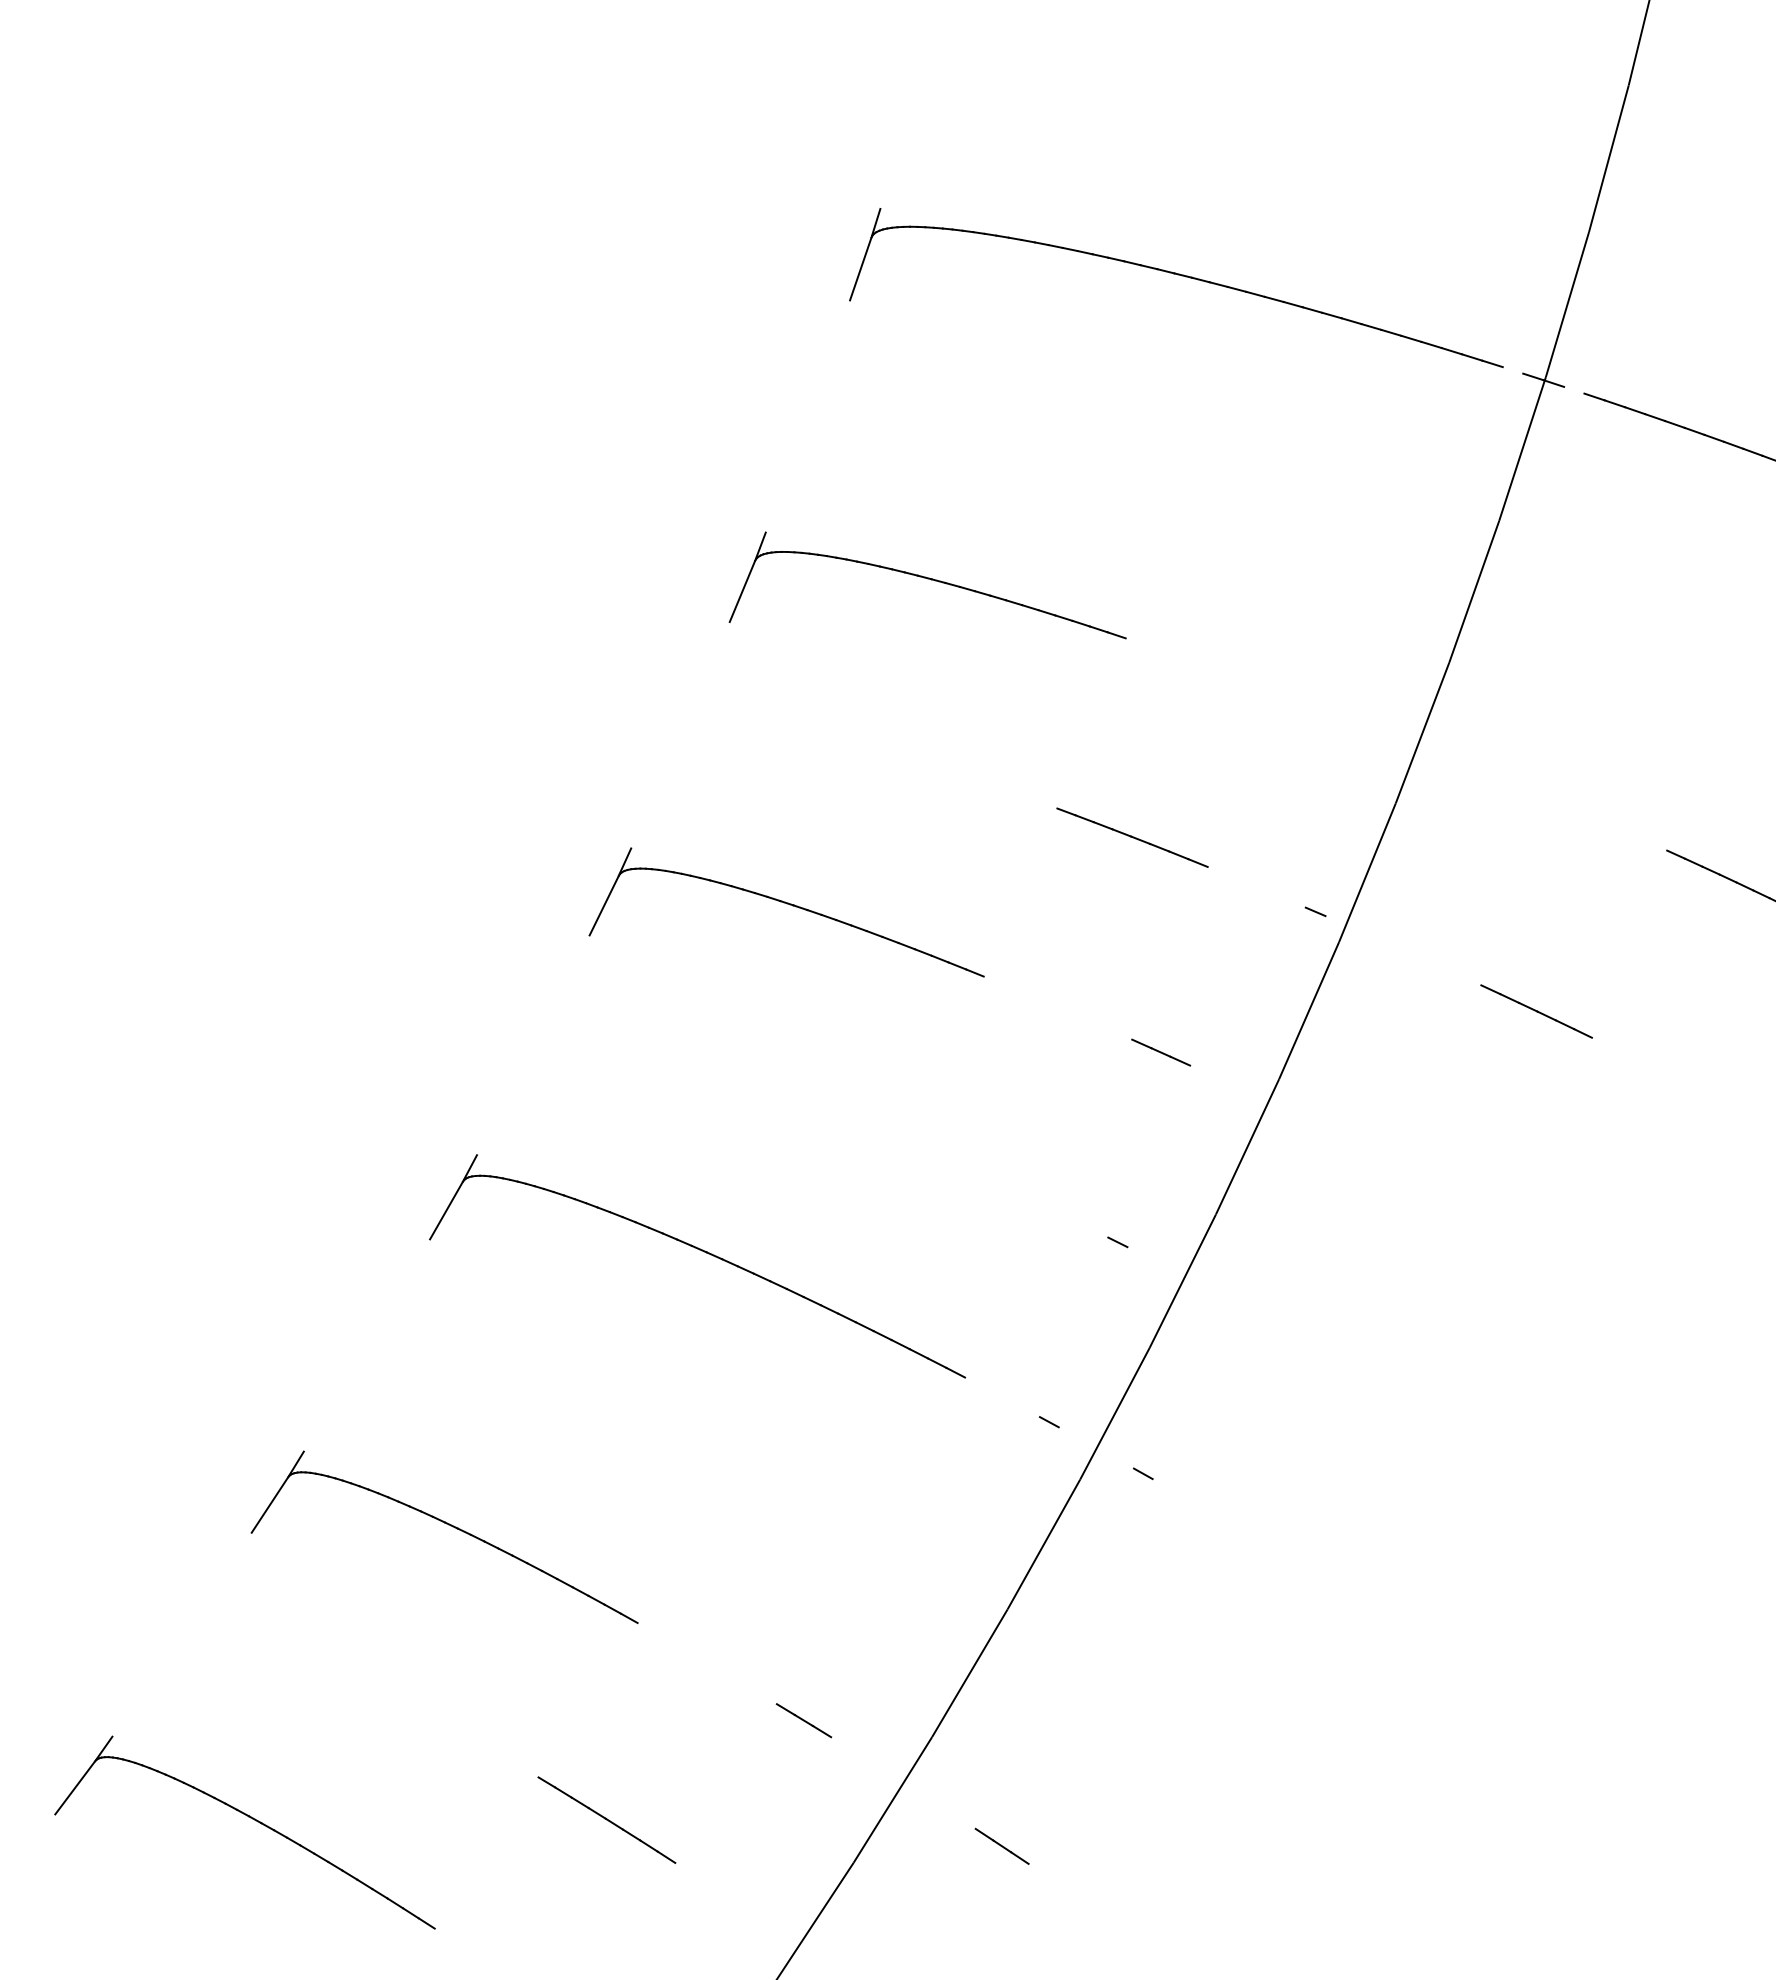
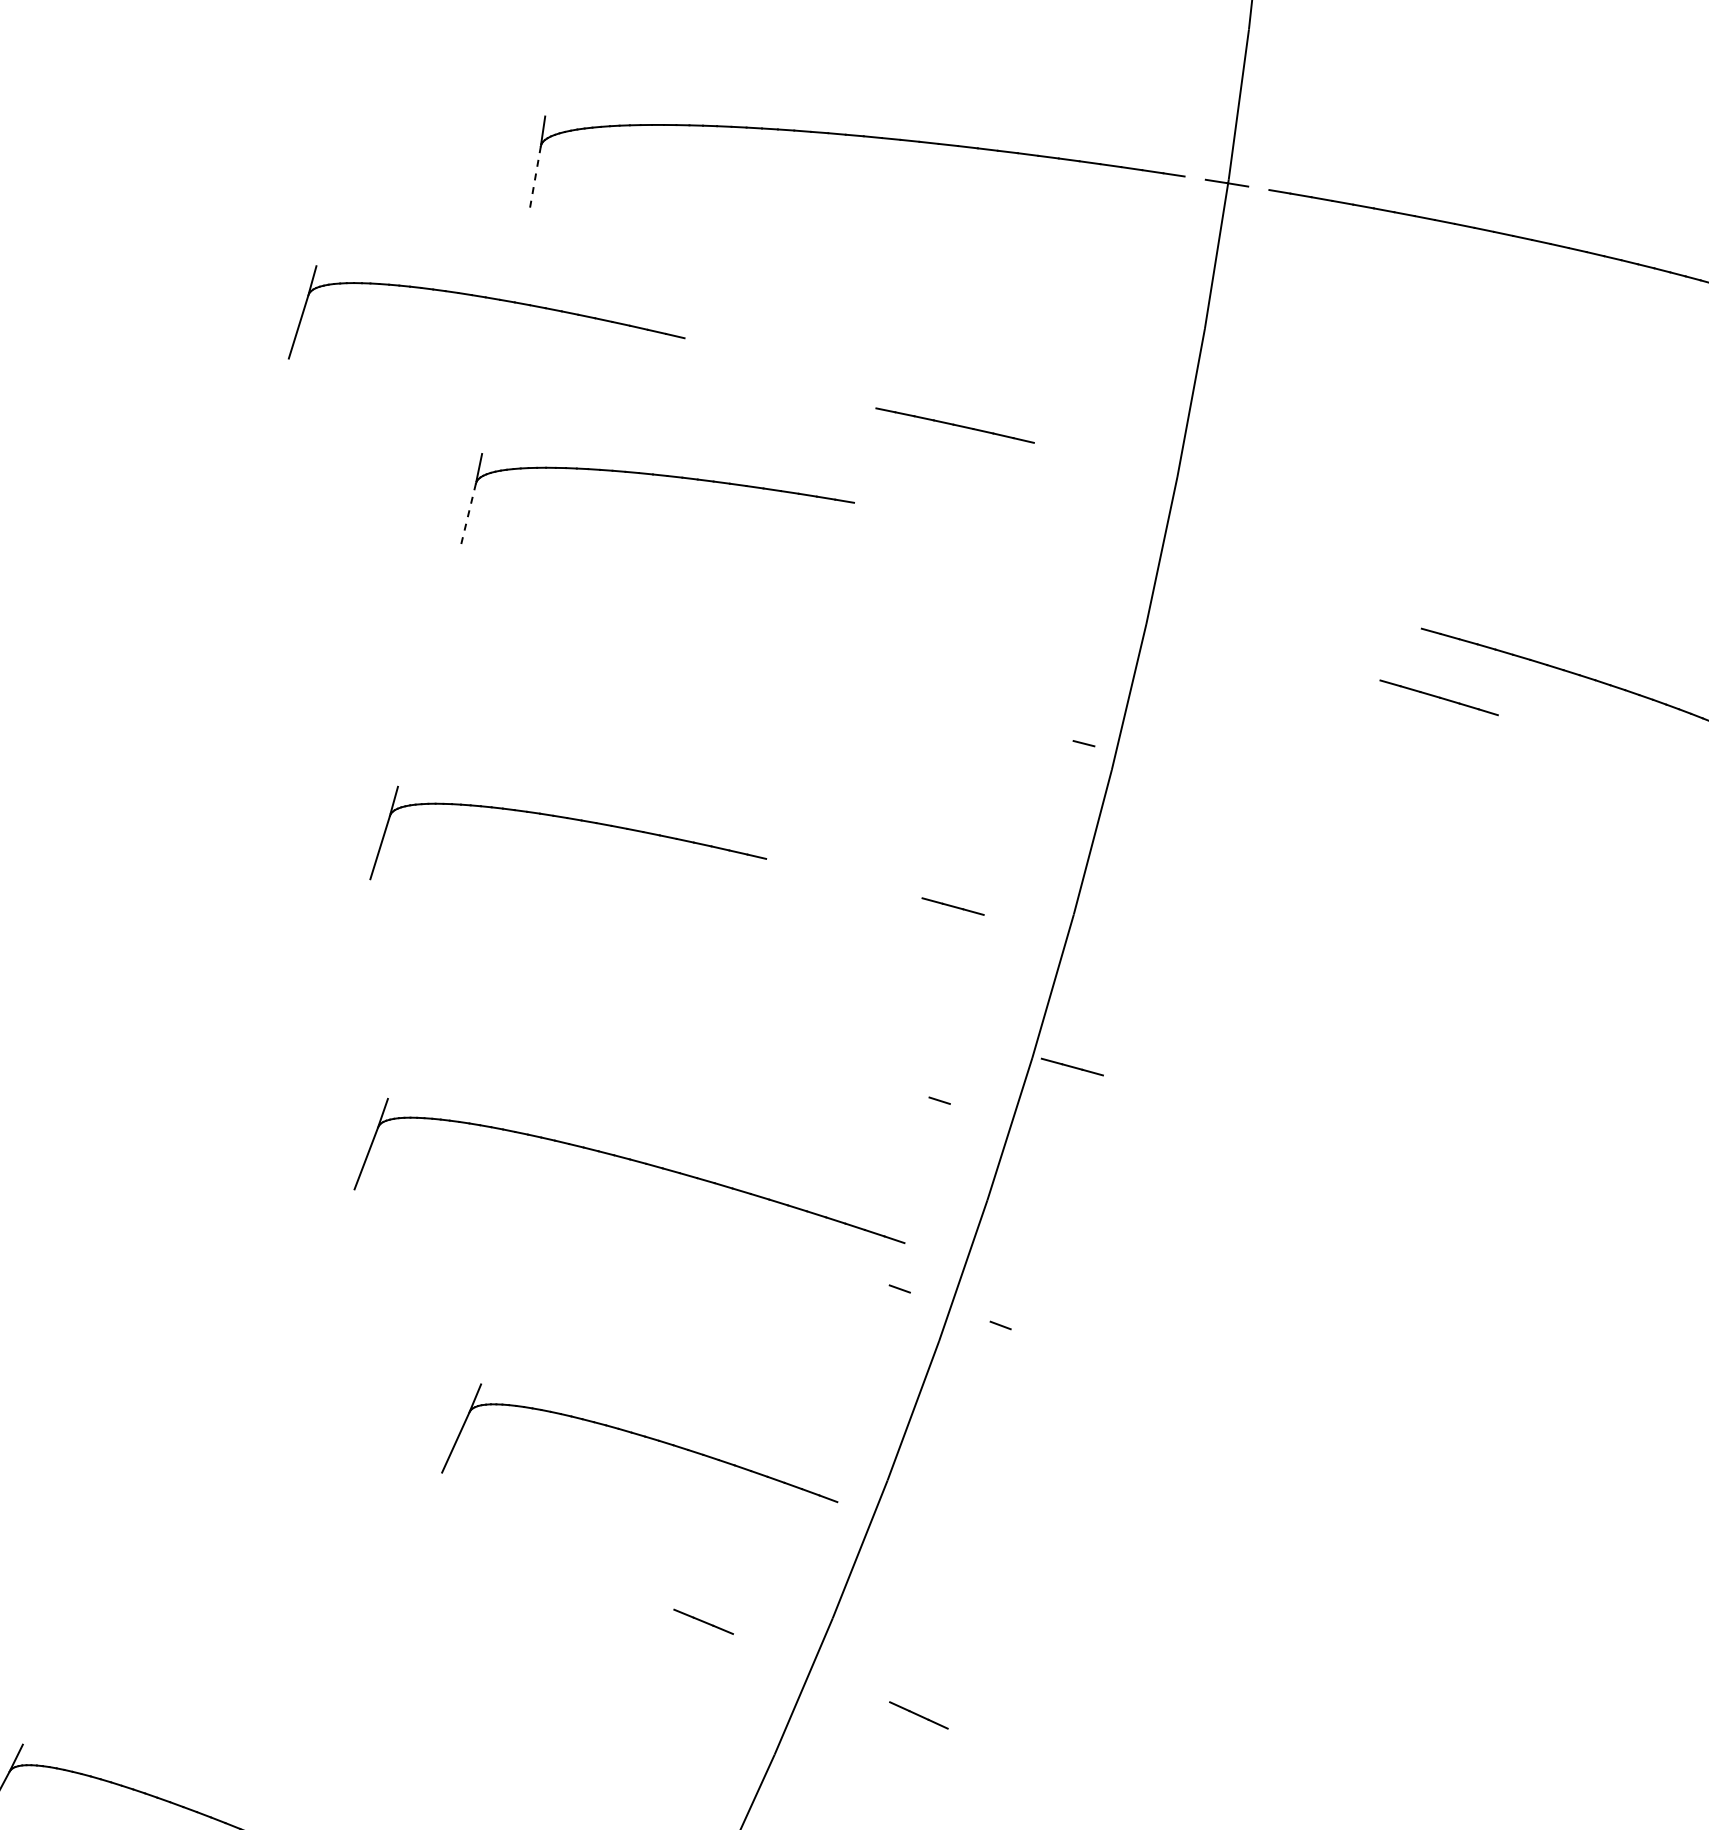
line: (860, 269) -> (534, 179), solid -> dashed
part: (787, 377) -> (479, 297), added
line: (742, 591) -> (468, 515), solid -> dashed
line: (1132, 837) -> (955, 425), moved
line: (1536, 1011) -> (1439, 697), moved
line: (1254, 1229) -> (1072, 1066), added
part: (701, 1251) -> (624, 1159), moved
part: (450, 1526) -> (637, 1435), moved
line: (606, 1819) -> (523, 1750), removed

